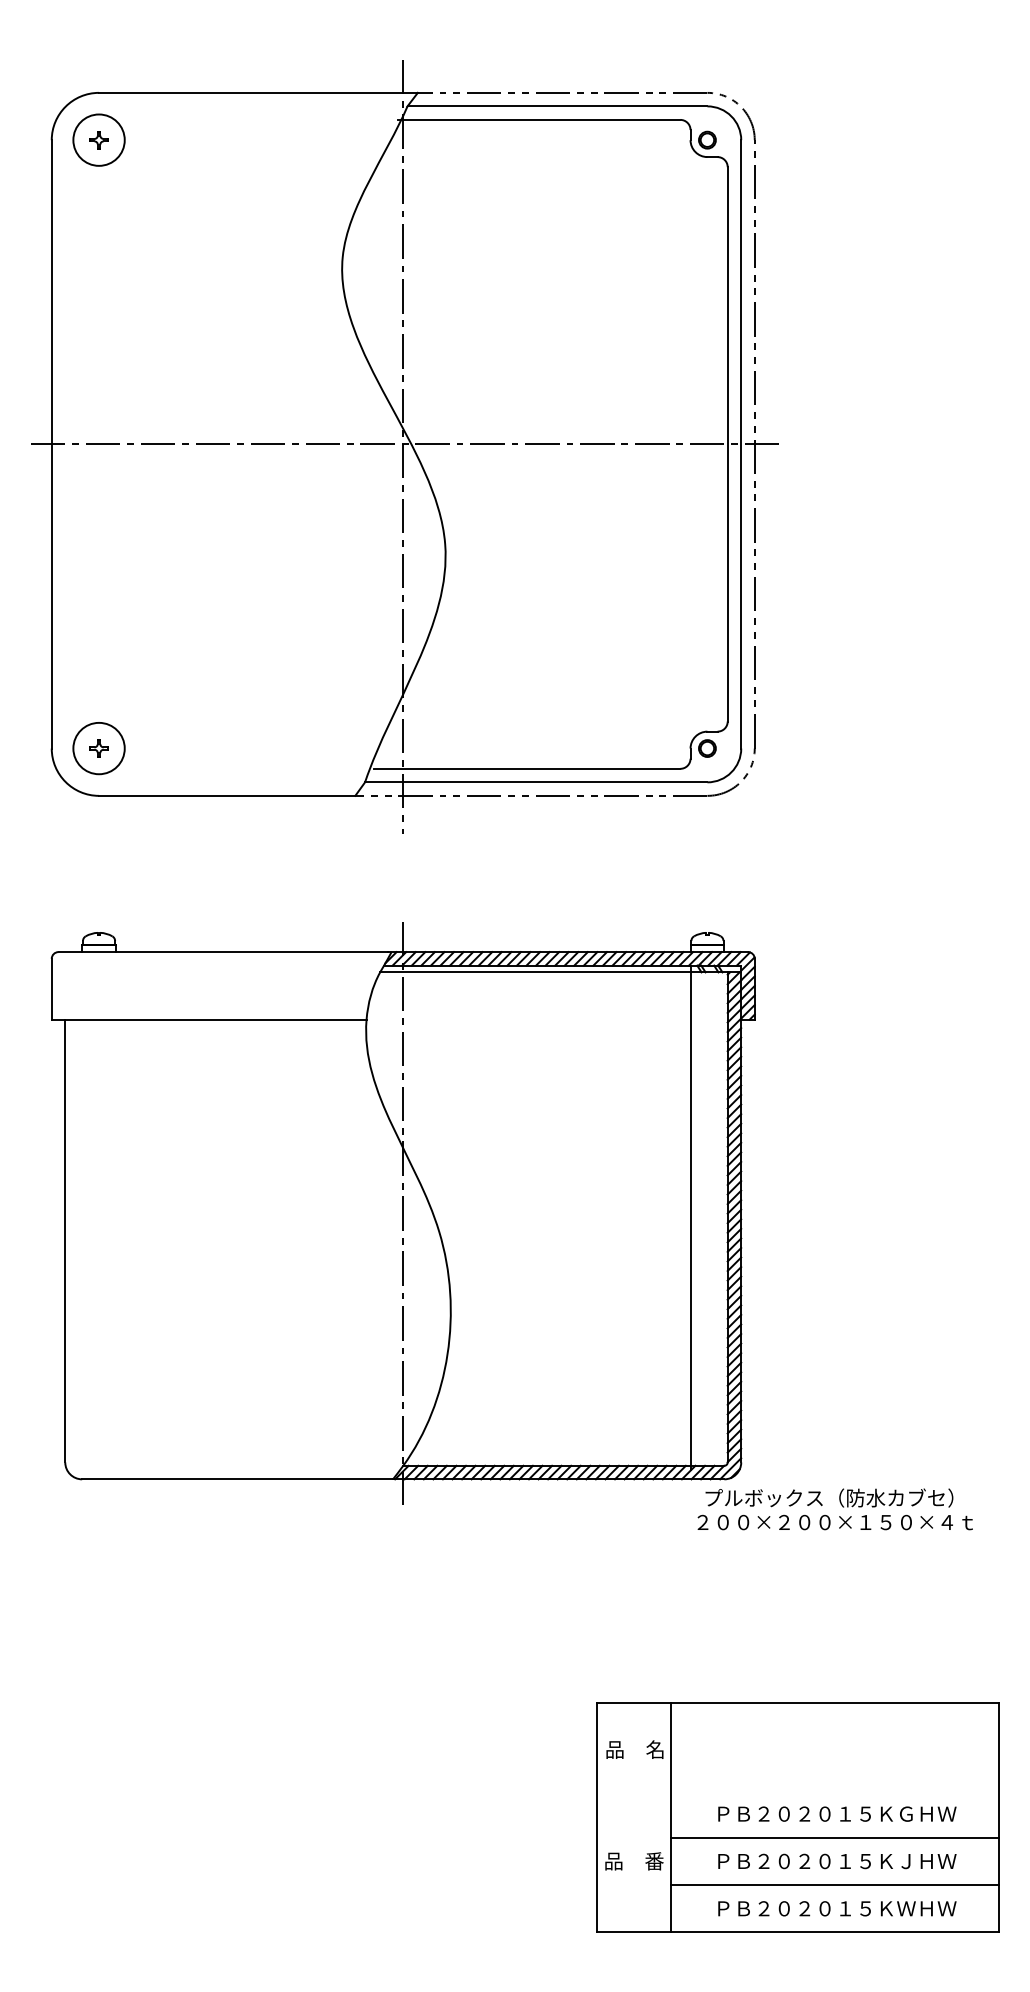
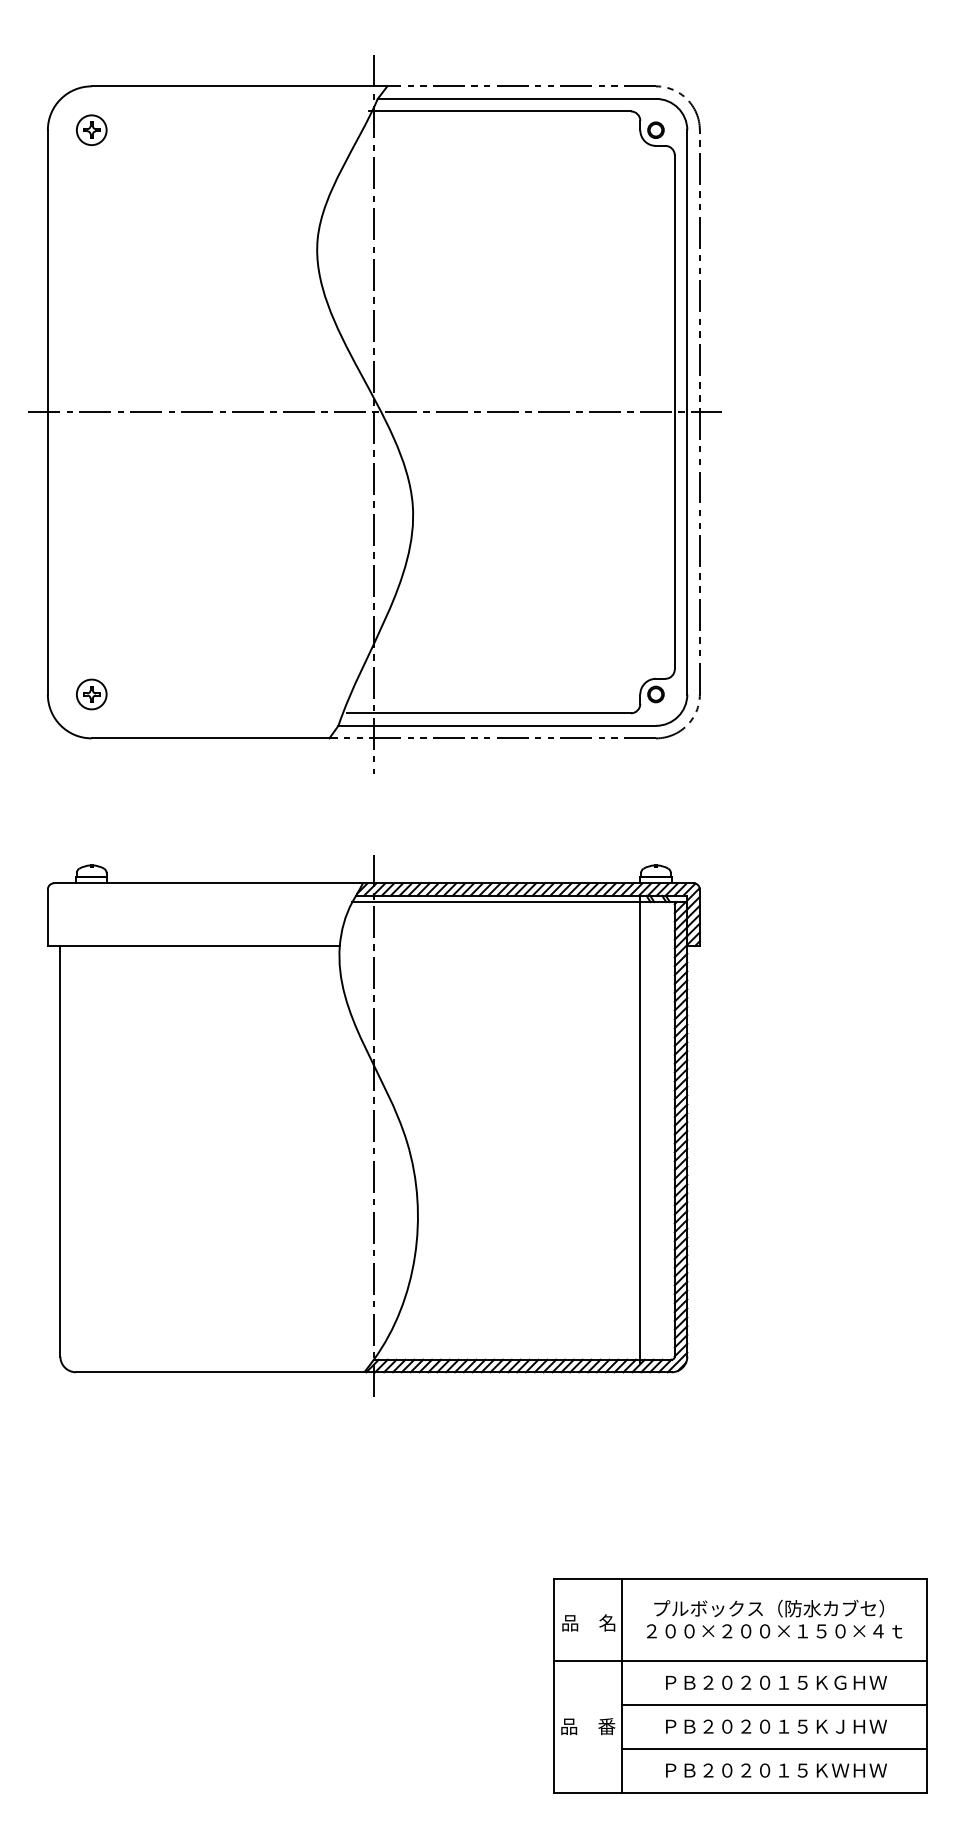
circle: (98, 140) -> (91, 130), size x0.62
circle: (98, 748) -> (91, 694), size x0.62
text: (835, 1508) -> (774, 1618), moved
line: (797, 1790) -> (739, 1660), added

